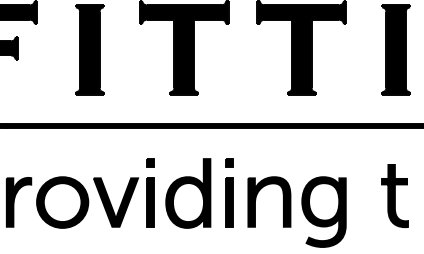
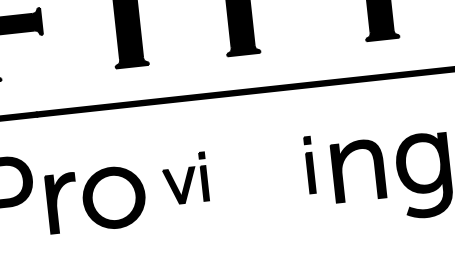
part: (123, 192) -> (184, 178), size x0.6
part: (229, 192) -> (310, 164), size x0.7
part: (188, 193) -> (261, 171), removed

